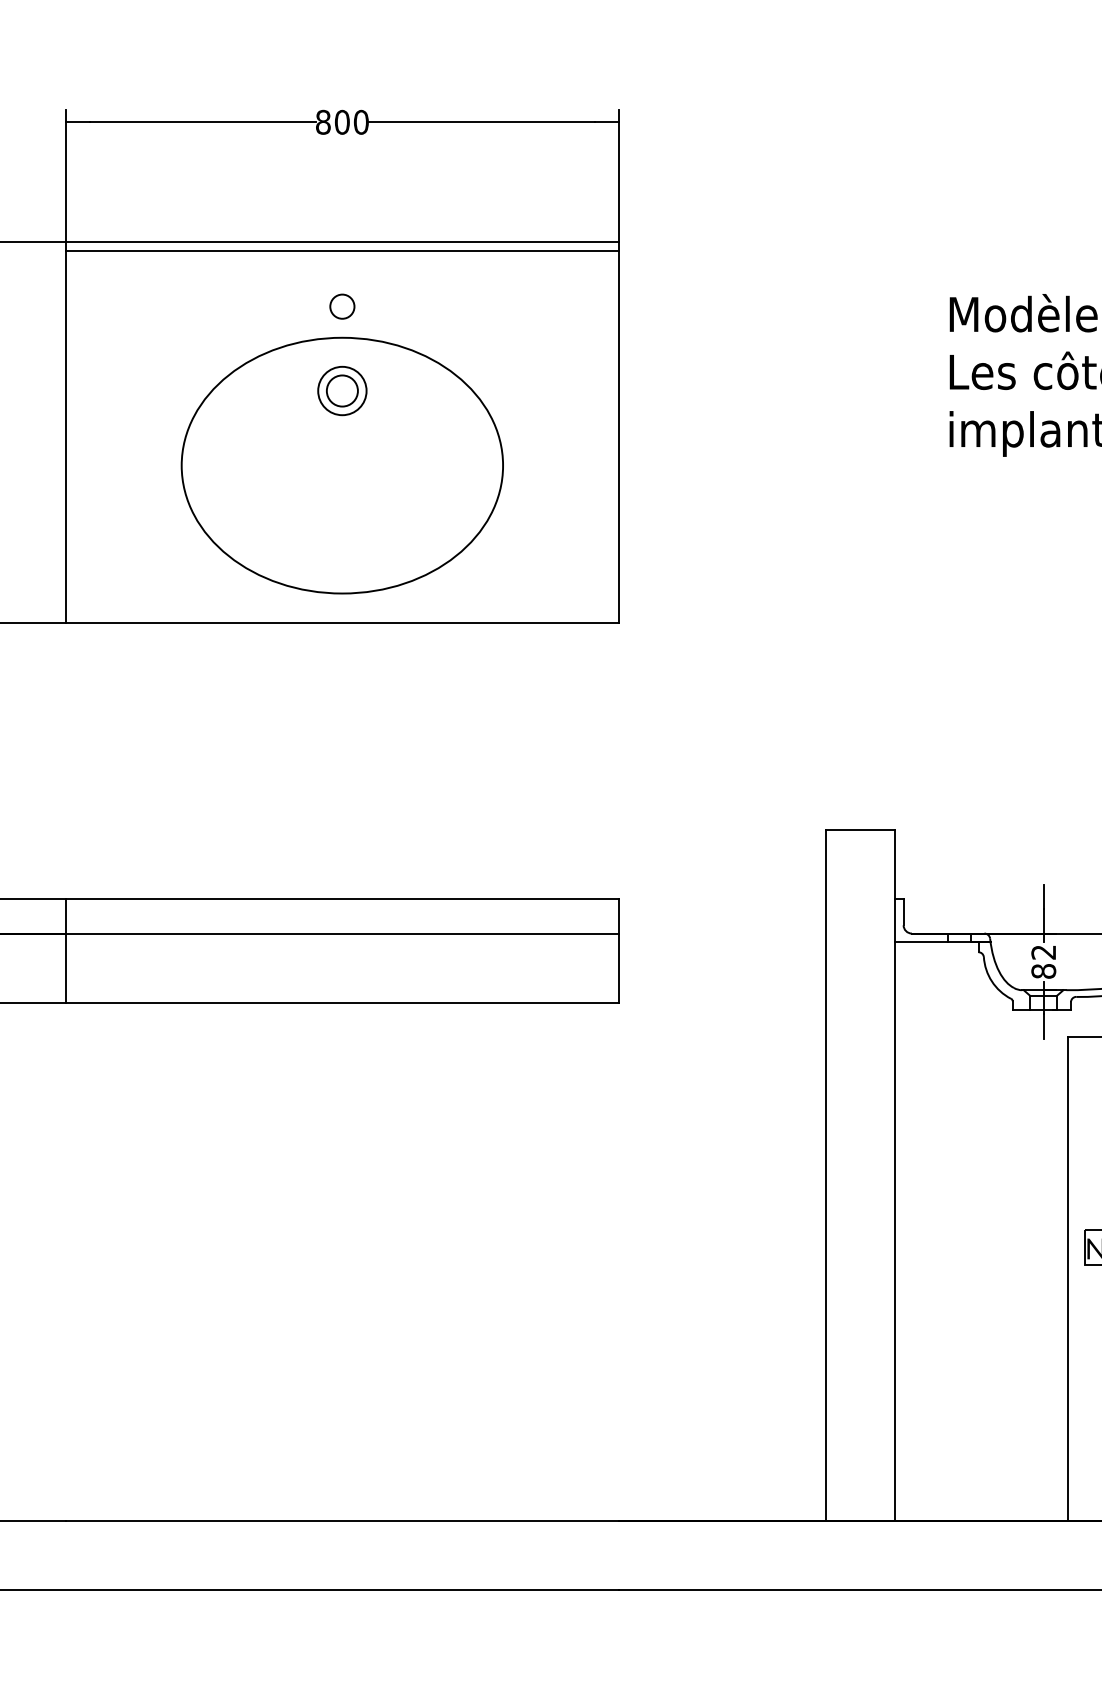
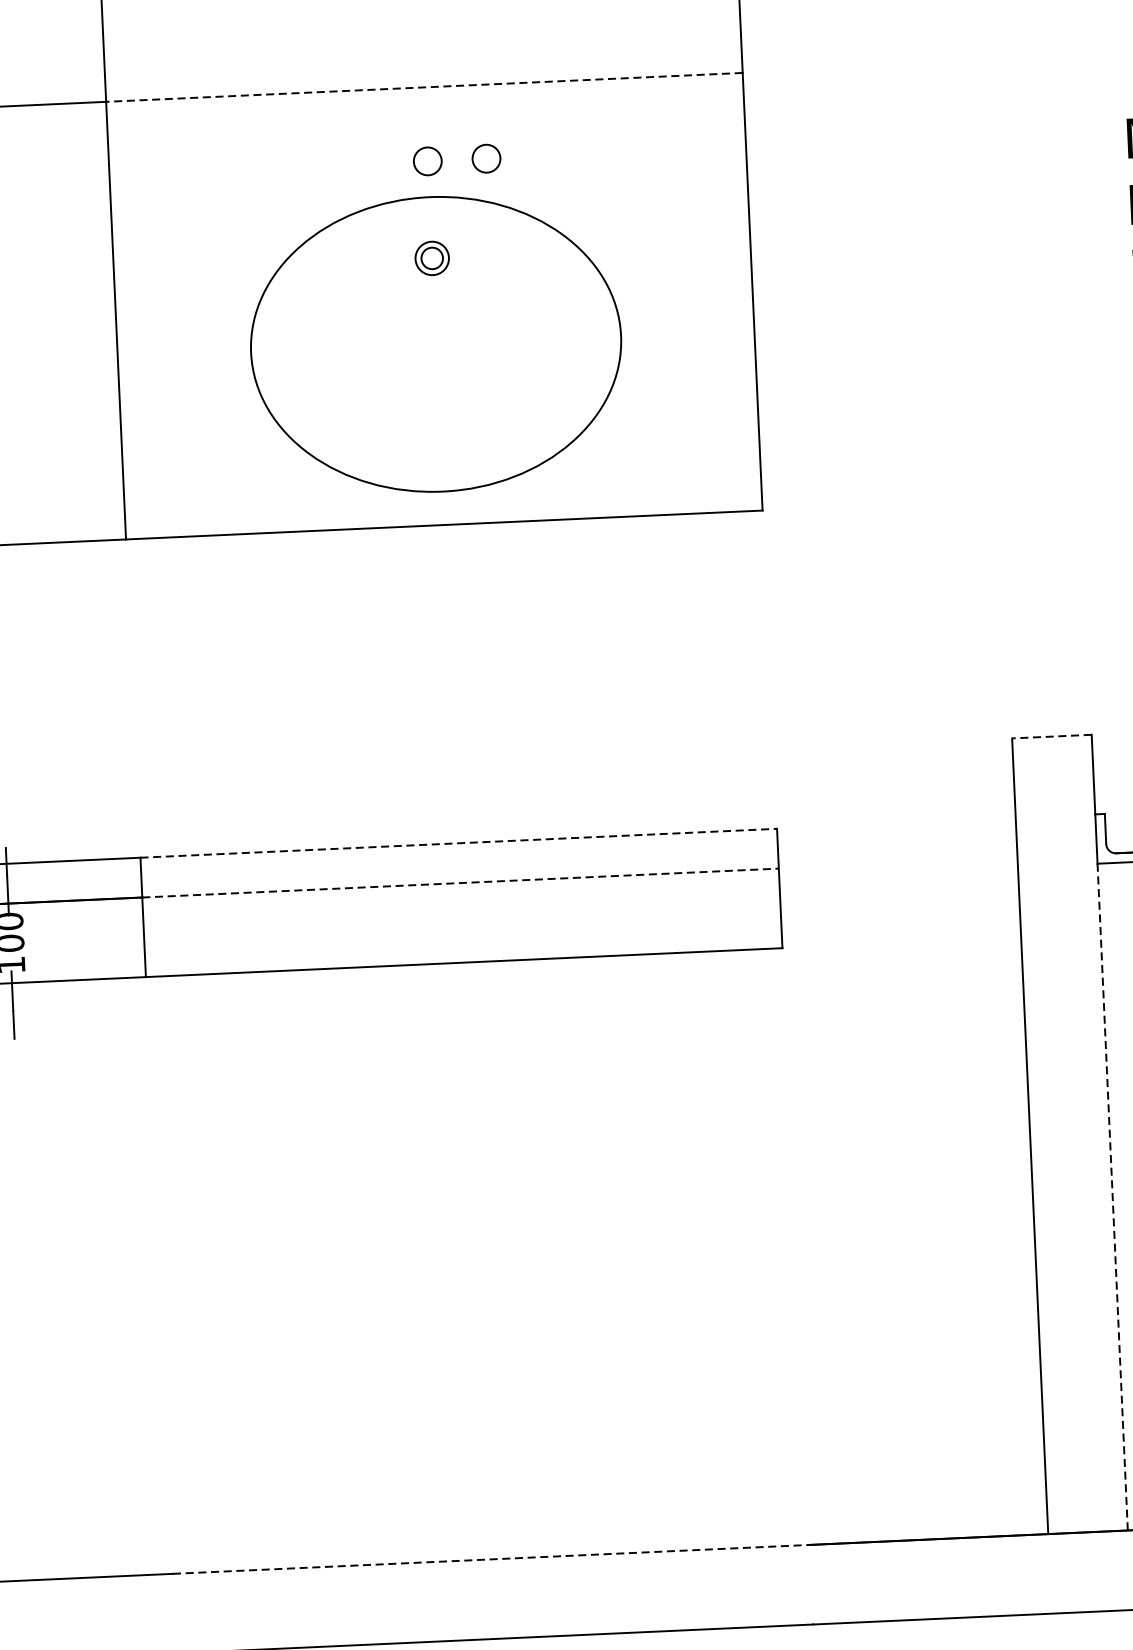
line: (341, 242) -> (423, 87), solid -> dashed
line: (341, 250) -> (423, 96), removed
circle: (393, 306) -> (486, 158), added
part: (342, 390) -> (432, 257), size x0.6
line: (860, 829) -> (1051, 736), solid -> dashed
line: (342, 899) -> (458, 843), solid -> dashed
line: (342, 933) -> (460, 882), solid -> dashed
line: (895, 1231) -> (1112, 1197), solid -> dashed
line: (342, 1521) -> (491, 1559), solid -> dashed

